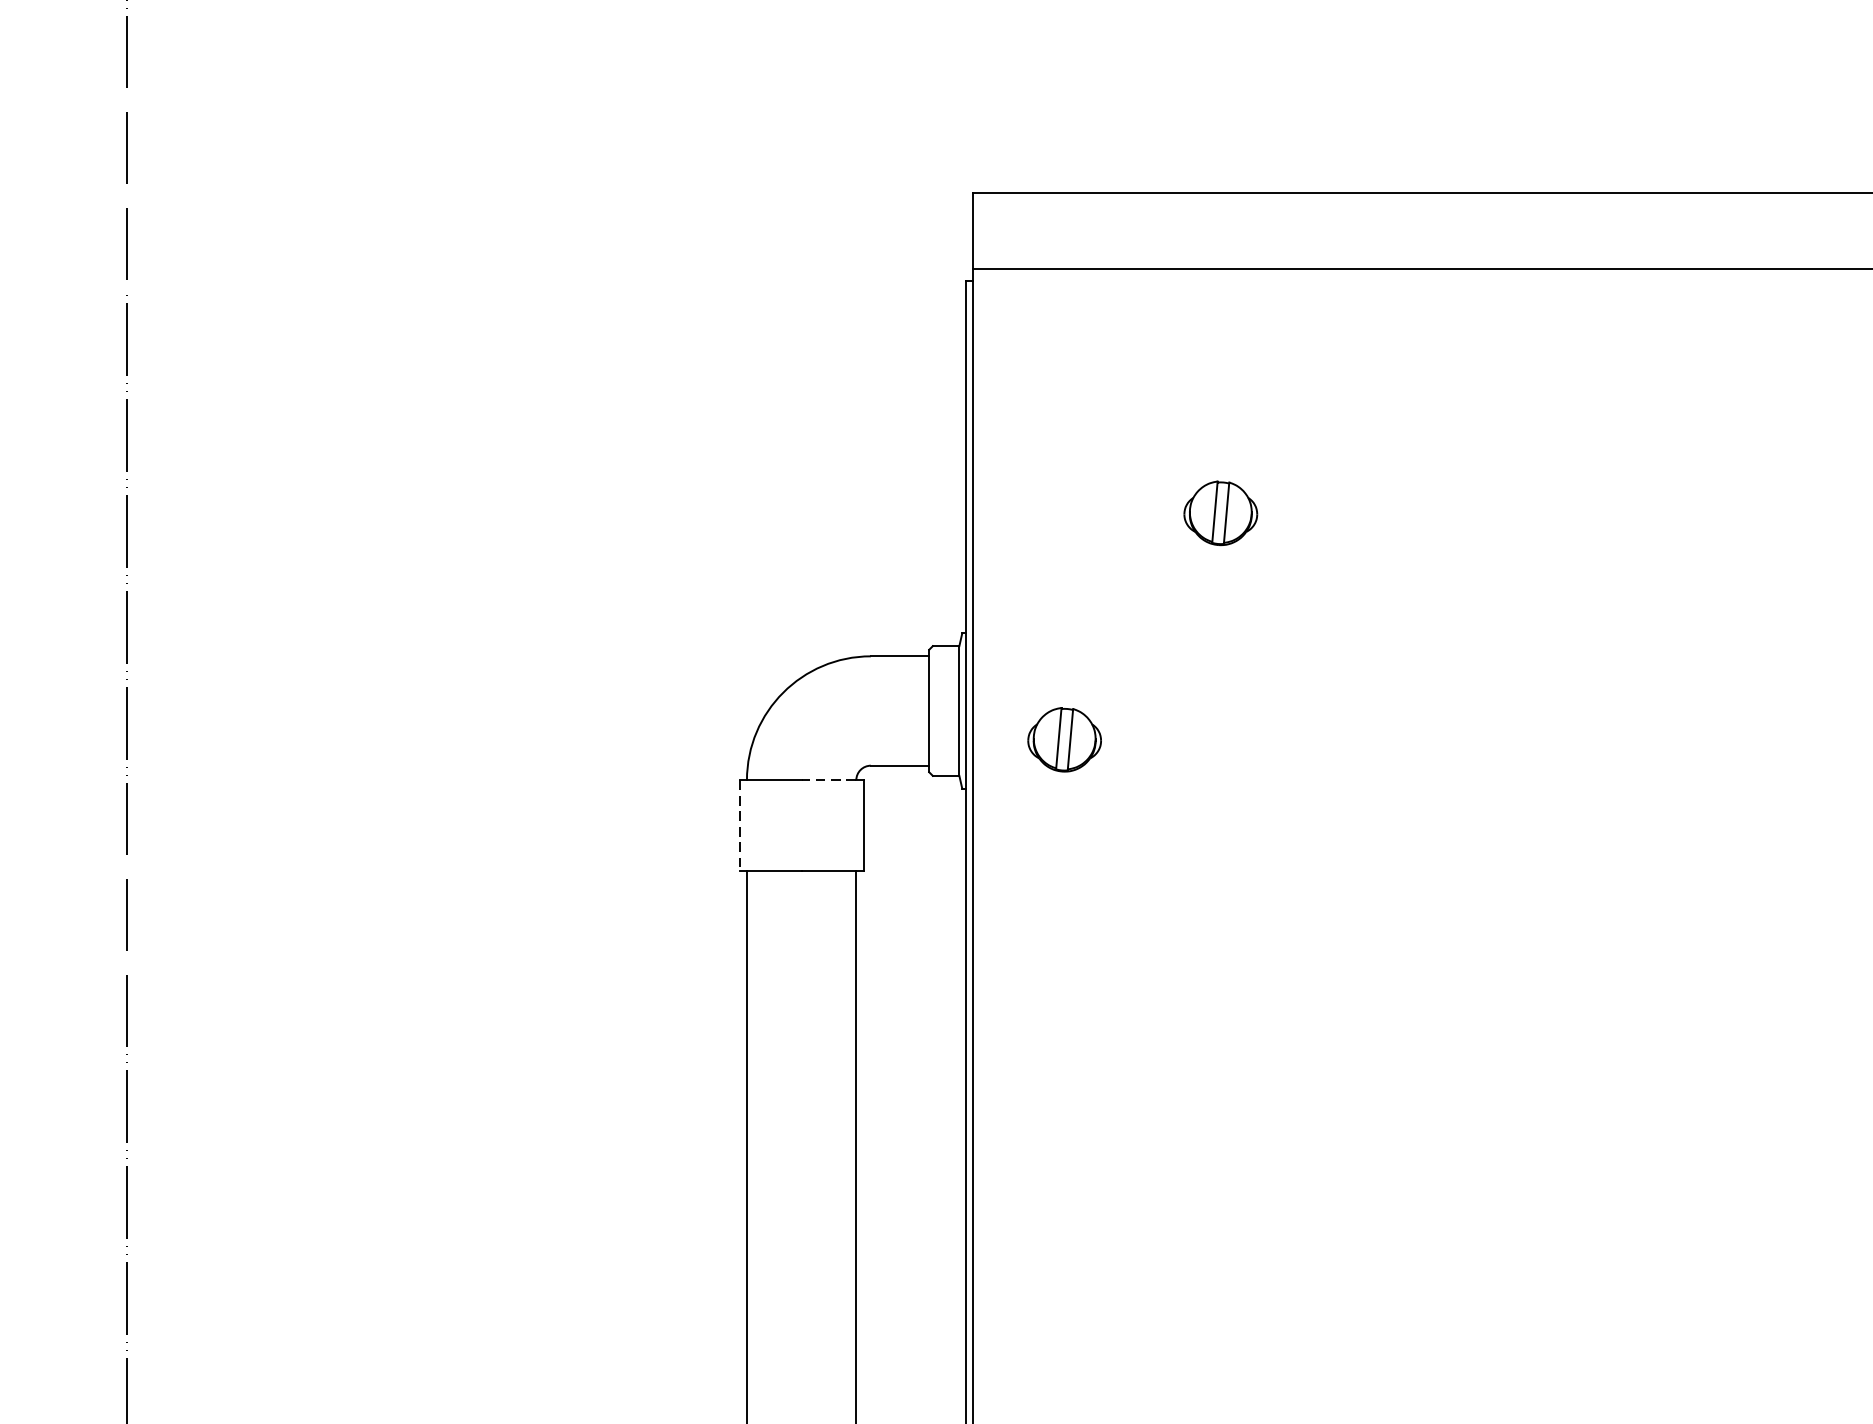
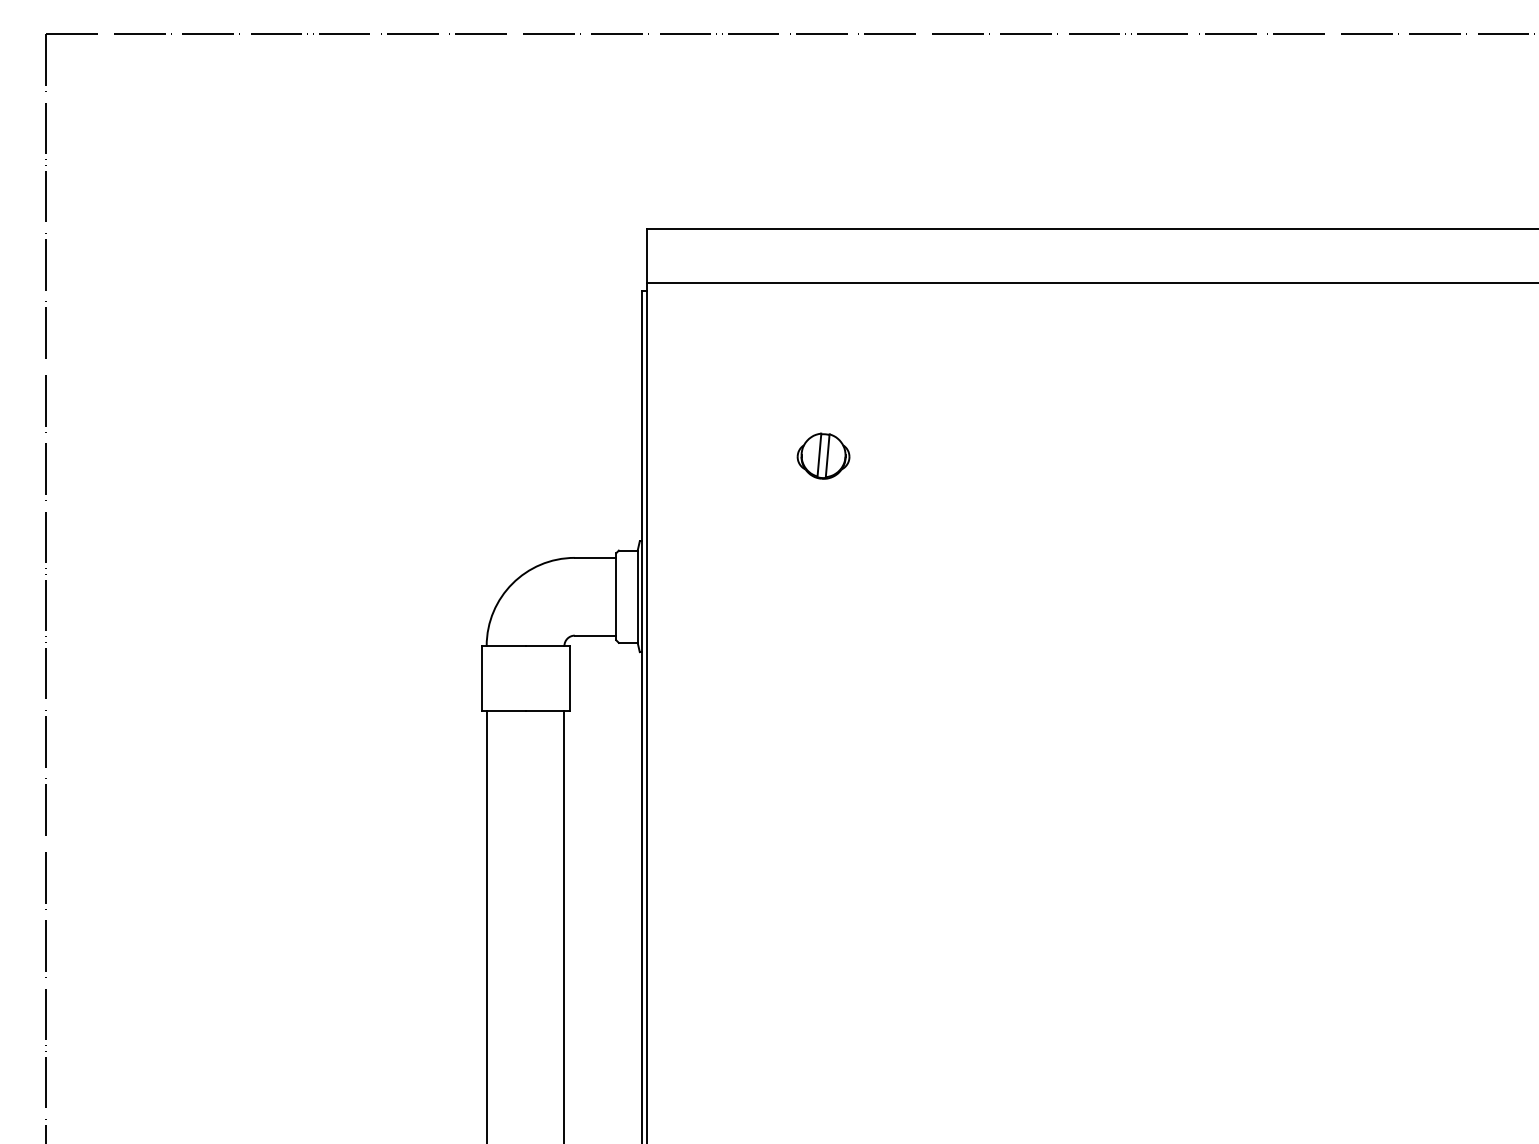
part: (1064, 738) -> (712, 616), removed
line: (828, 780) -> (544, 646), dashed -> solid
line: (739, 825) -> (481, 678), dashed -> solid

